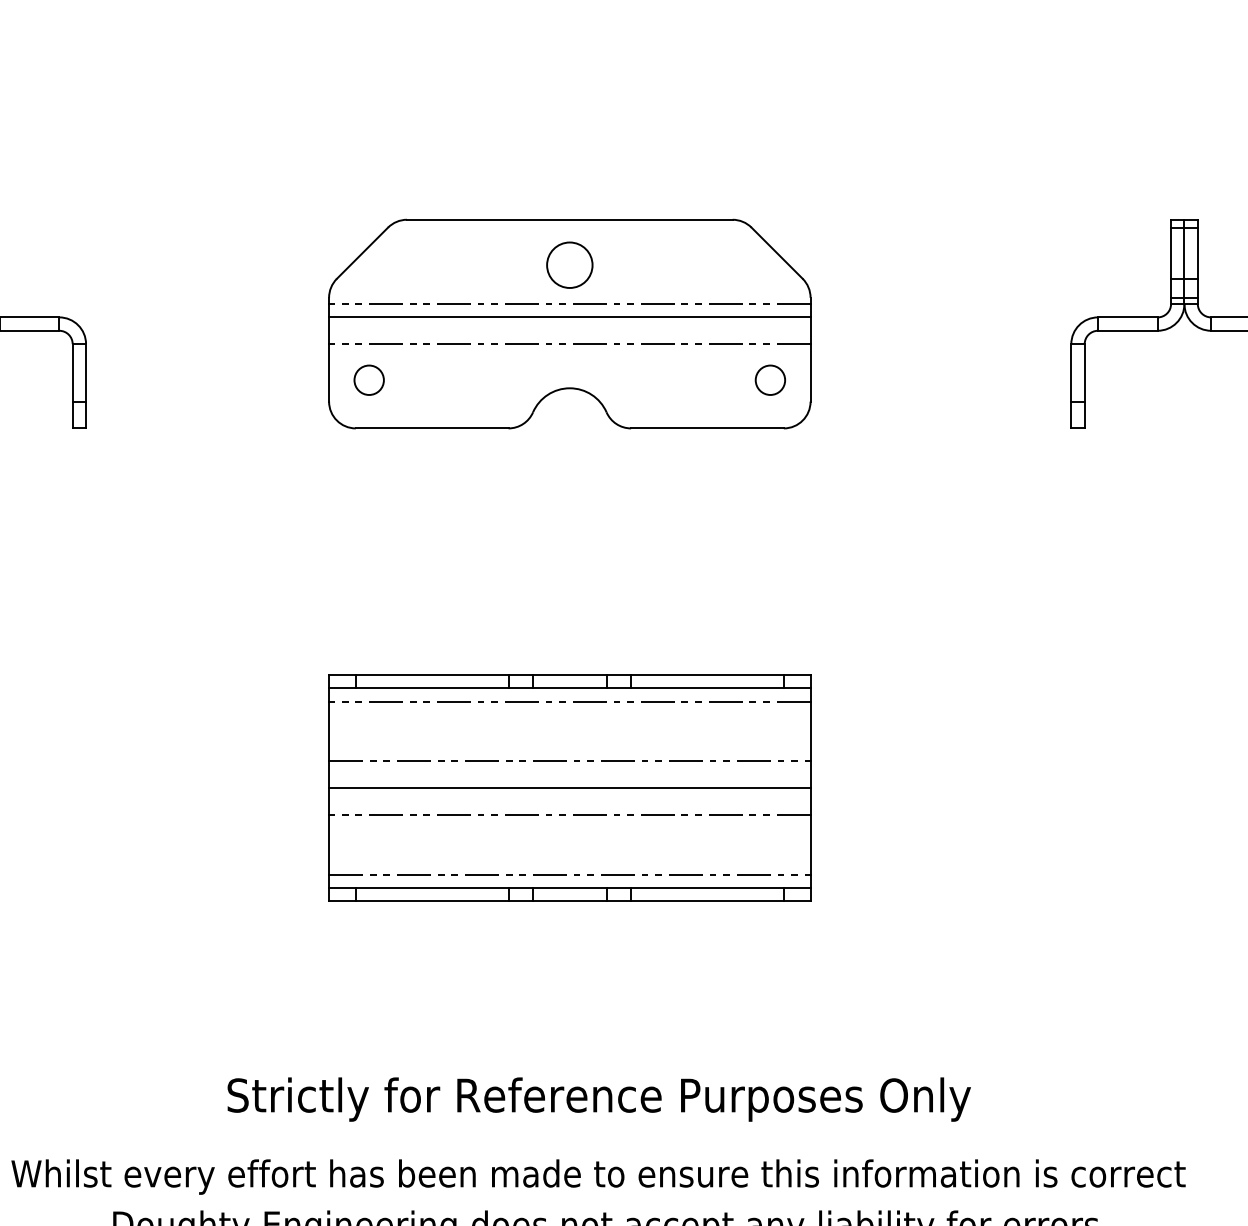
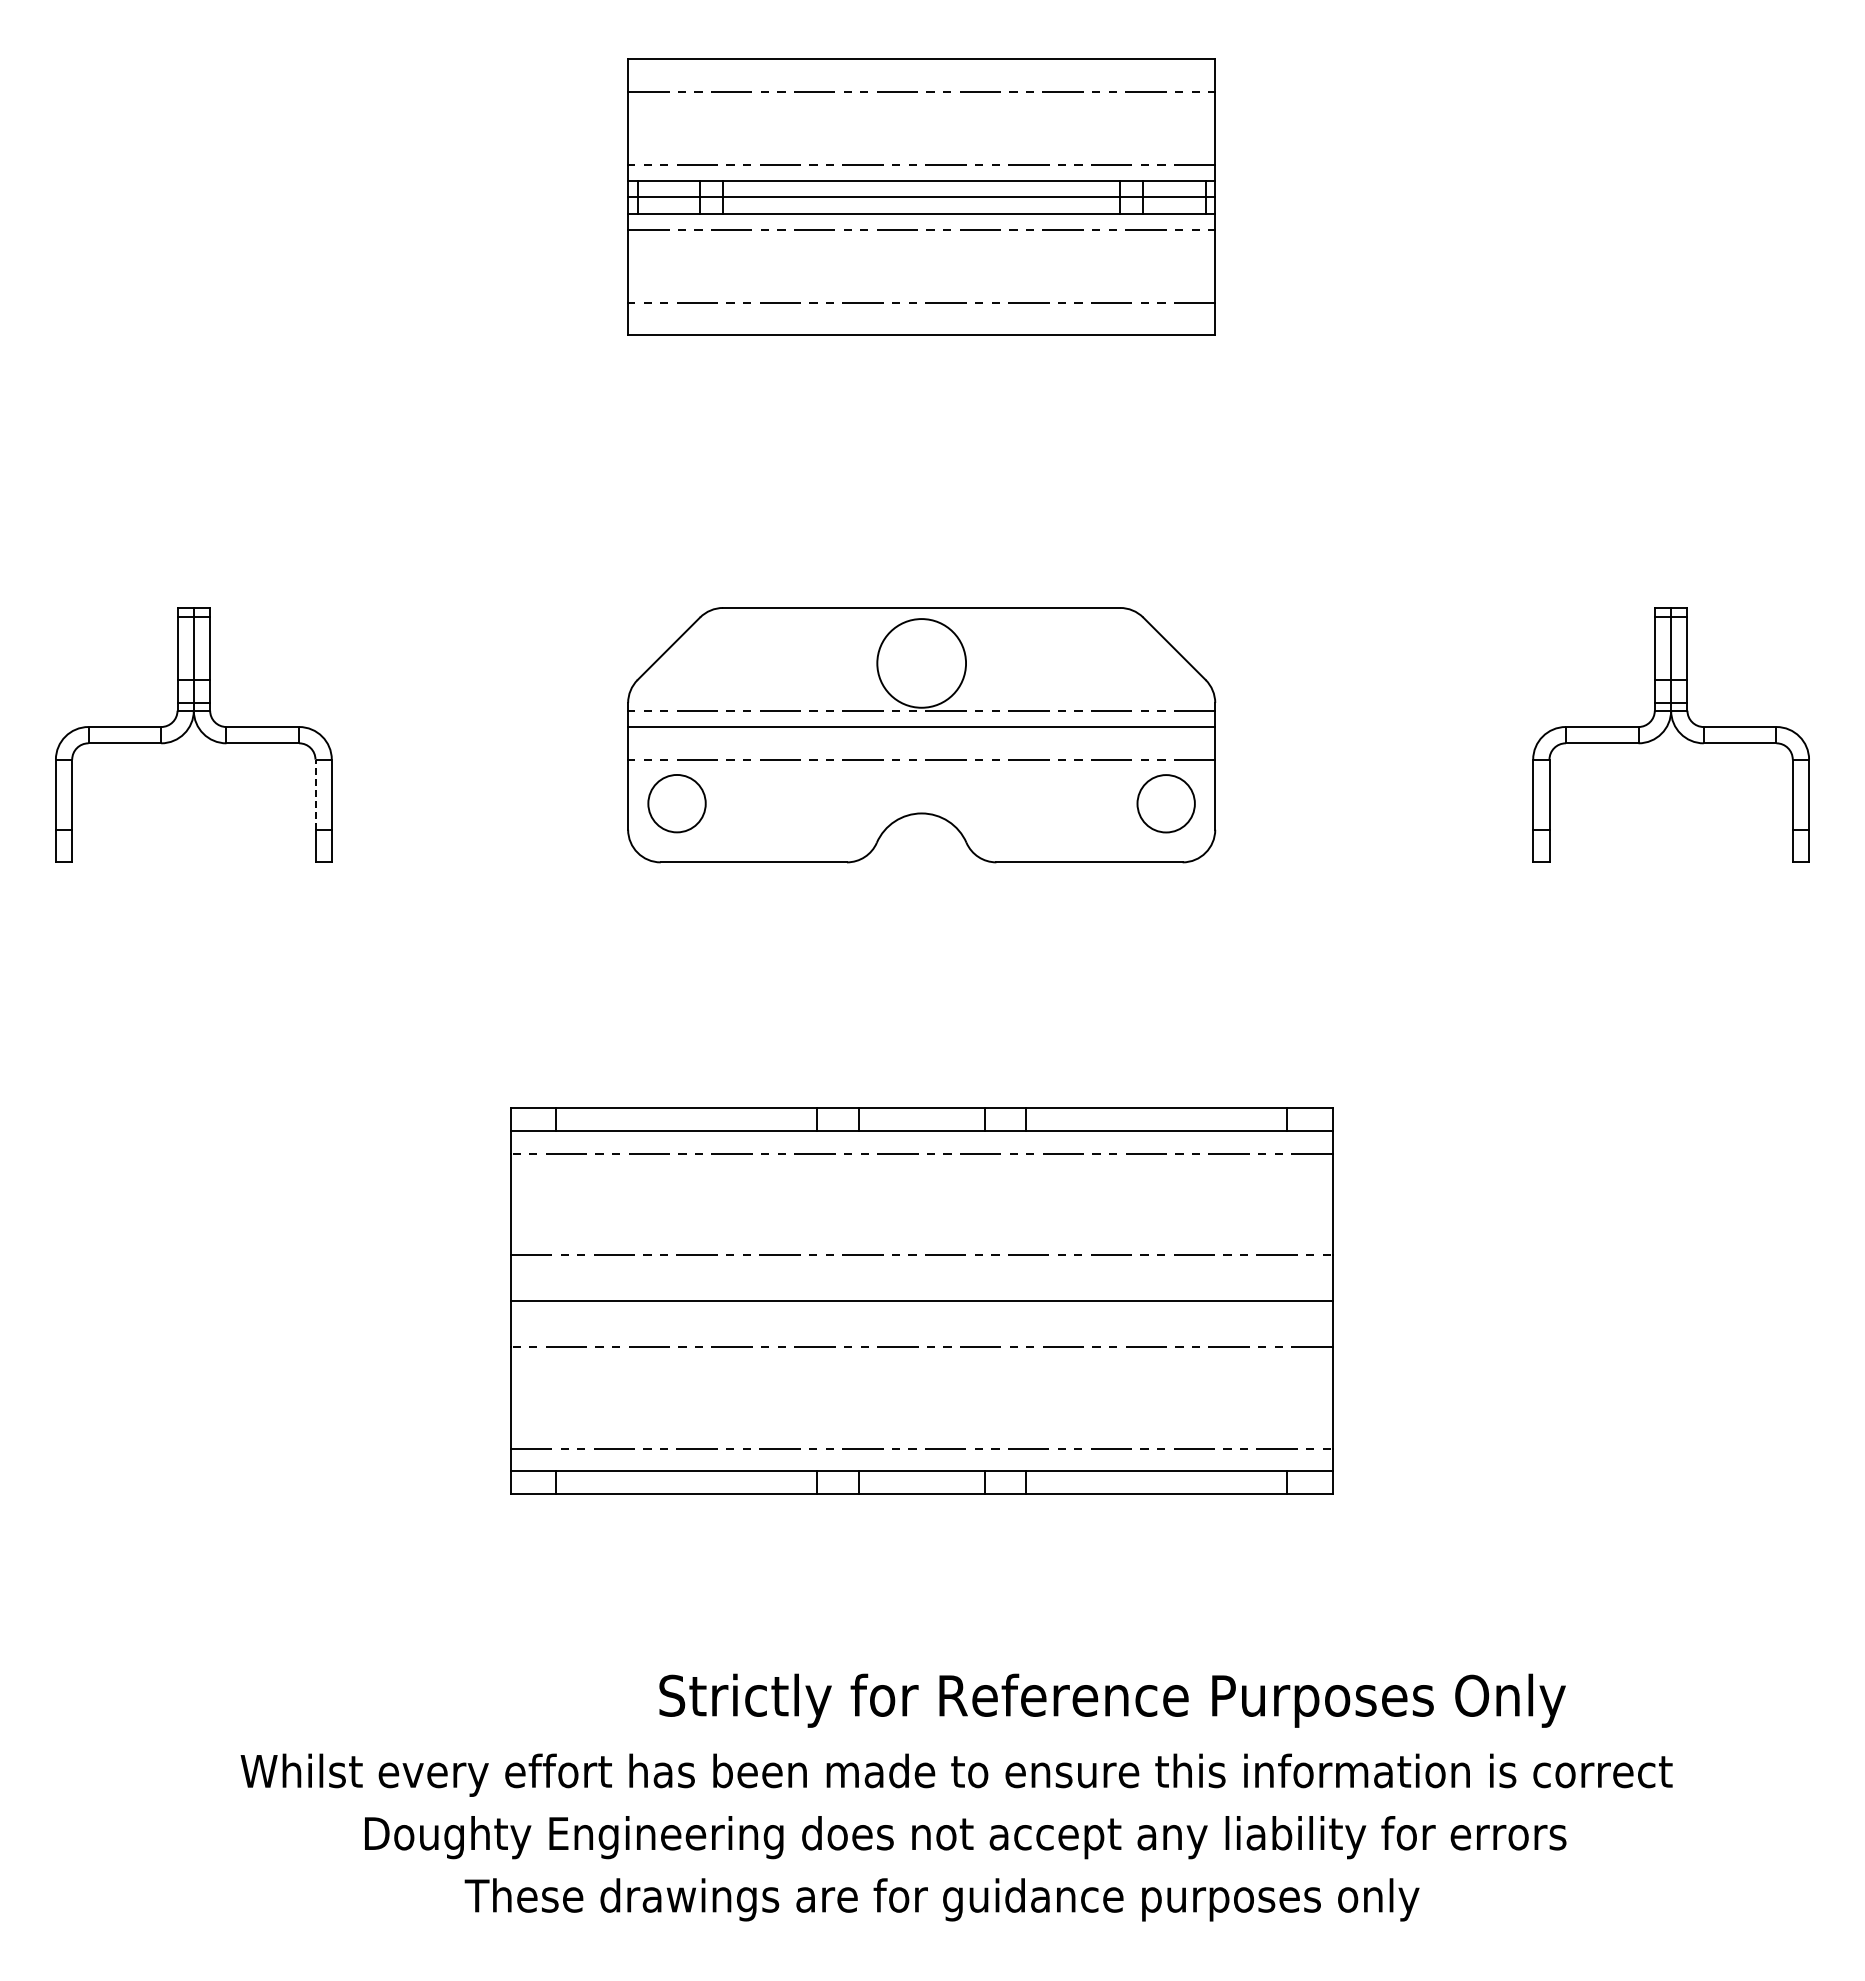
circle: (569, 265) -> (921, 663), size x1.6
line: (72, 372) -> (315, 794), solid -> dashed
circle: (369, 380) -> (677, 803), size x1.6
circle: (770, 380) -> (1166, 803), size x1.6
part: (569, 787) -> (921, 1300), size x1.4
text: (599, 1099) -> (1112, 1700), moved

